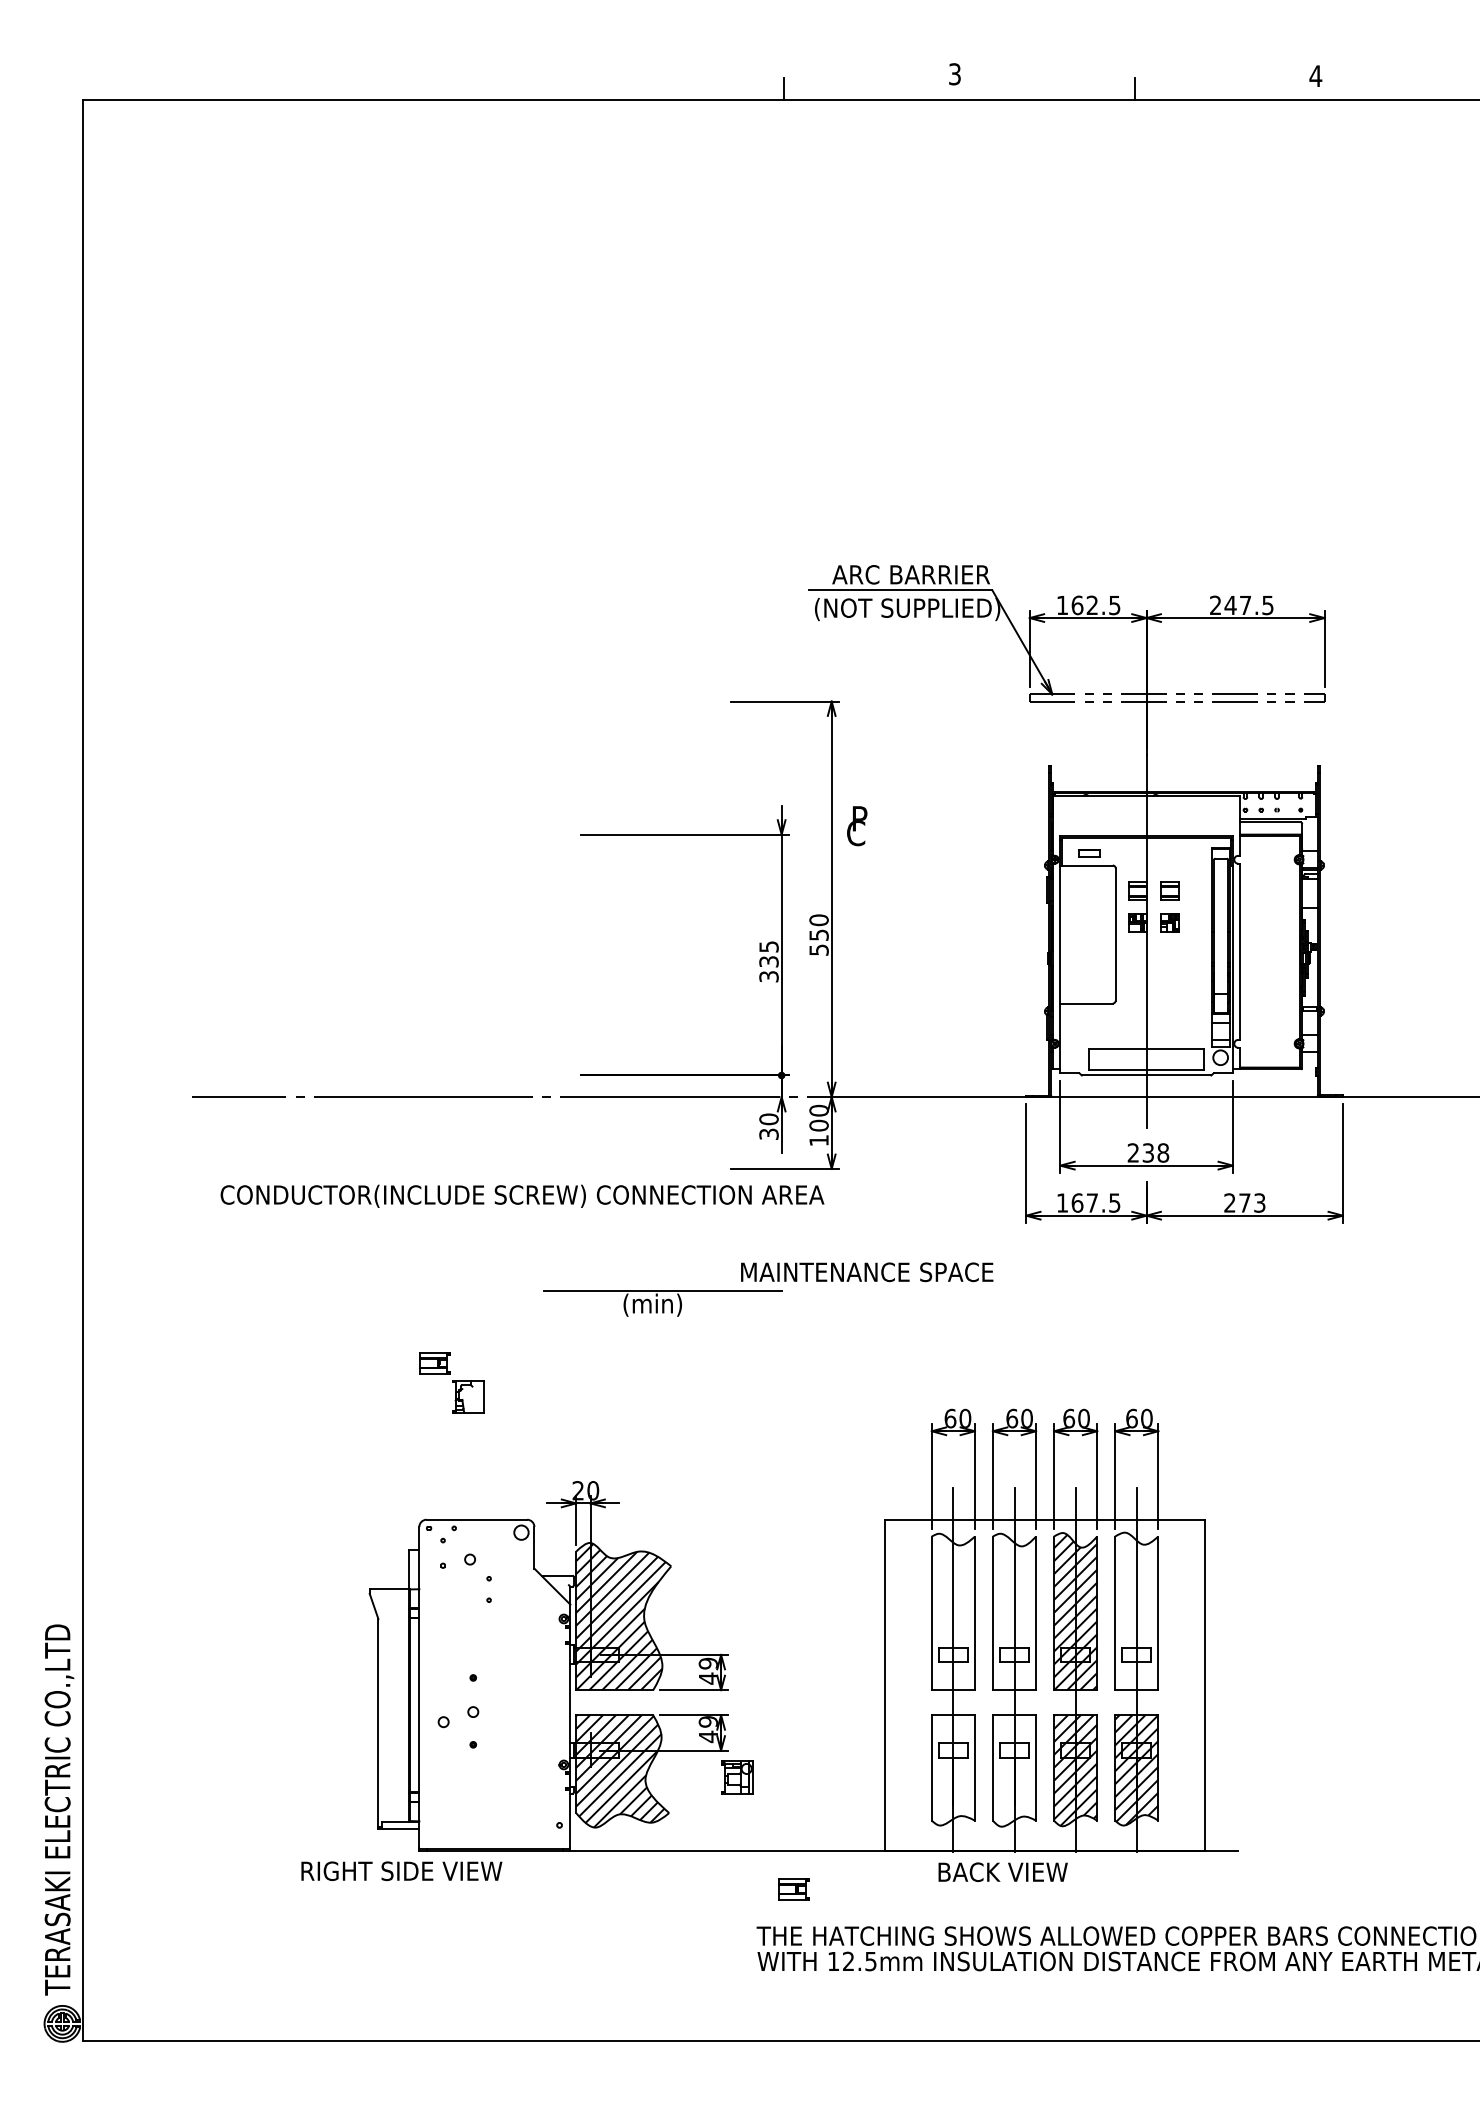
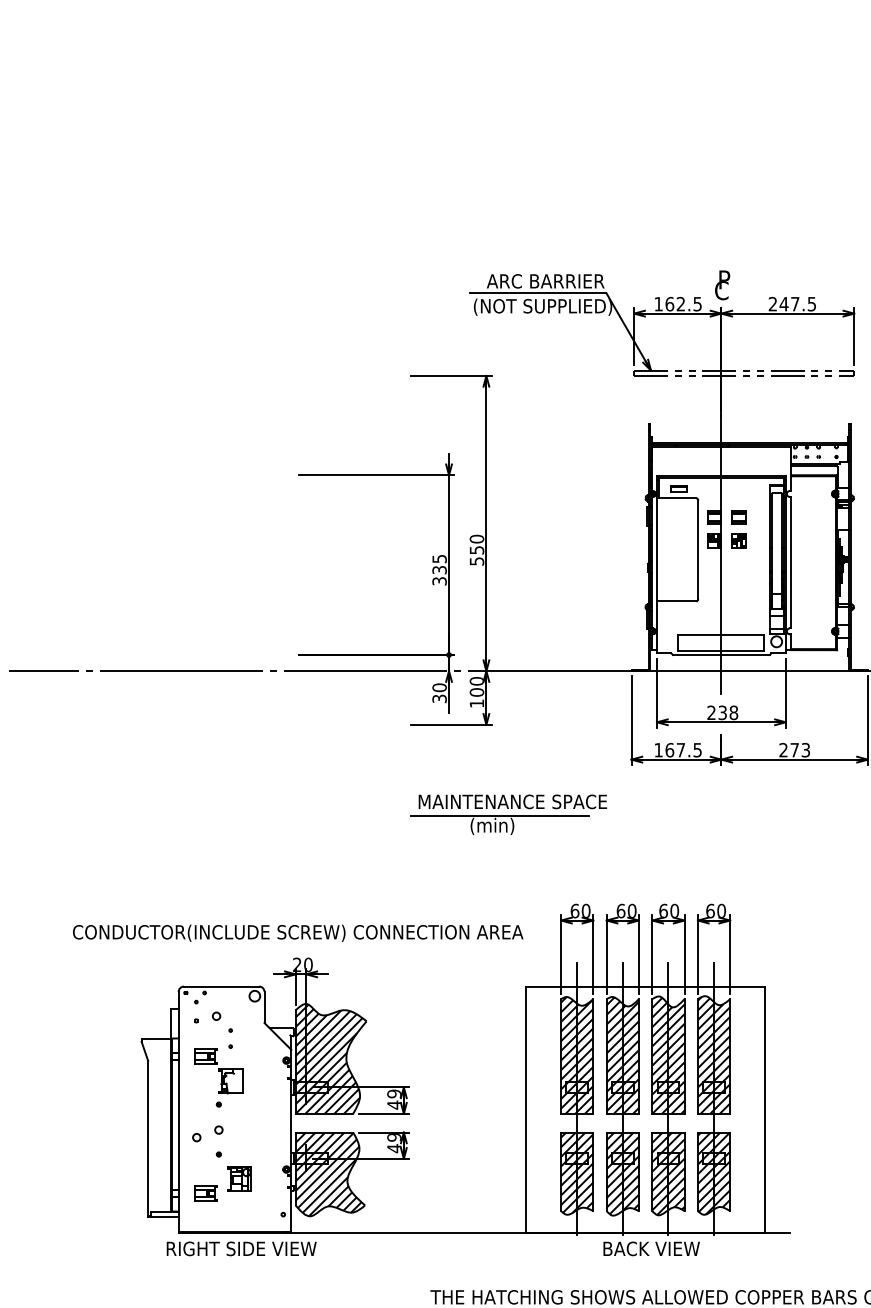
text: (857, 826) -> (722, 285), moved
text: (522, 1195) -> (298, 932), moved
part: (662, 1303) -> (499, 825), moved
part: (451, 1382) -> (218, 1070), moved
hatch: (952, 1611) -> (576, 1055), added
hatch: (1136, 1611) -> (713, 1055), added
hatch: (1014, 1612) -> (622, 1055), added
hatch: (952, 1769) -> (576, 1172), added
hatch: (1014, 1769) -> (622, 1172), added
part: (737, 1777) -> (239, 1178), moved
text: (401, 1871) -> (241, 1249), moved
text: (1002, 1871) -> (651, 1248), moved
part: (793, 1889) -> (205, 1193), moved

